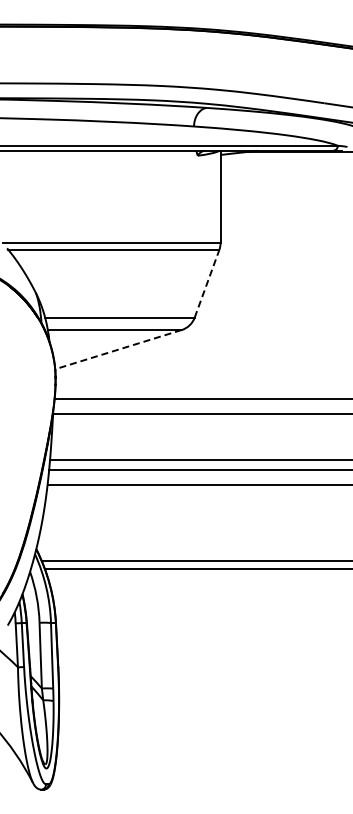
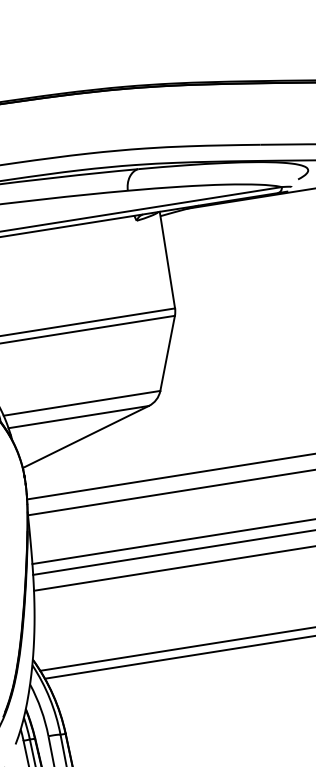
line: (207, 283) -> (168, 352), dashed -> solid
line: (118, 349) -> (85, 436), dashed -> solid

